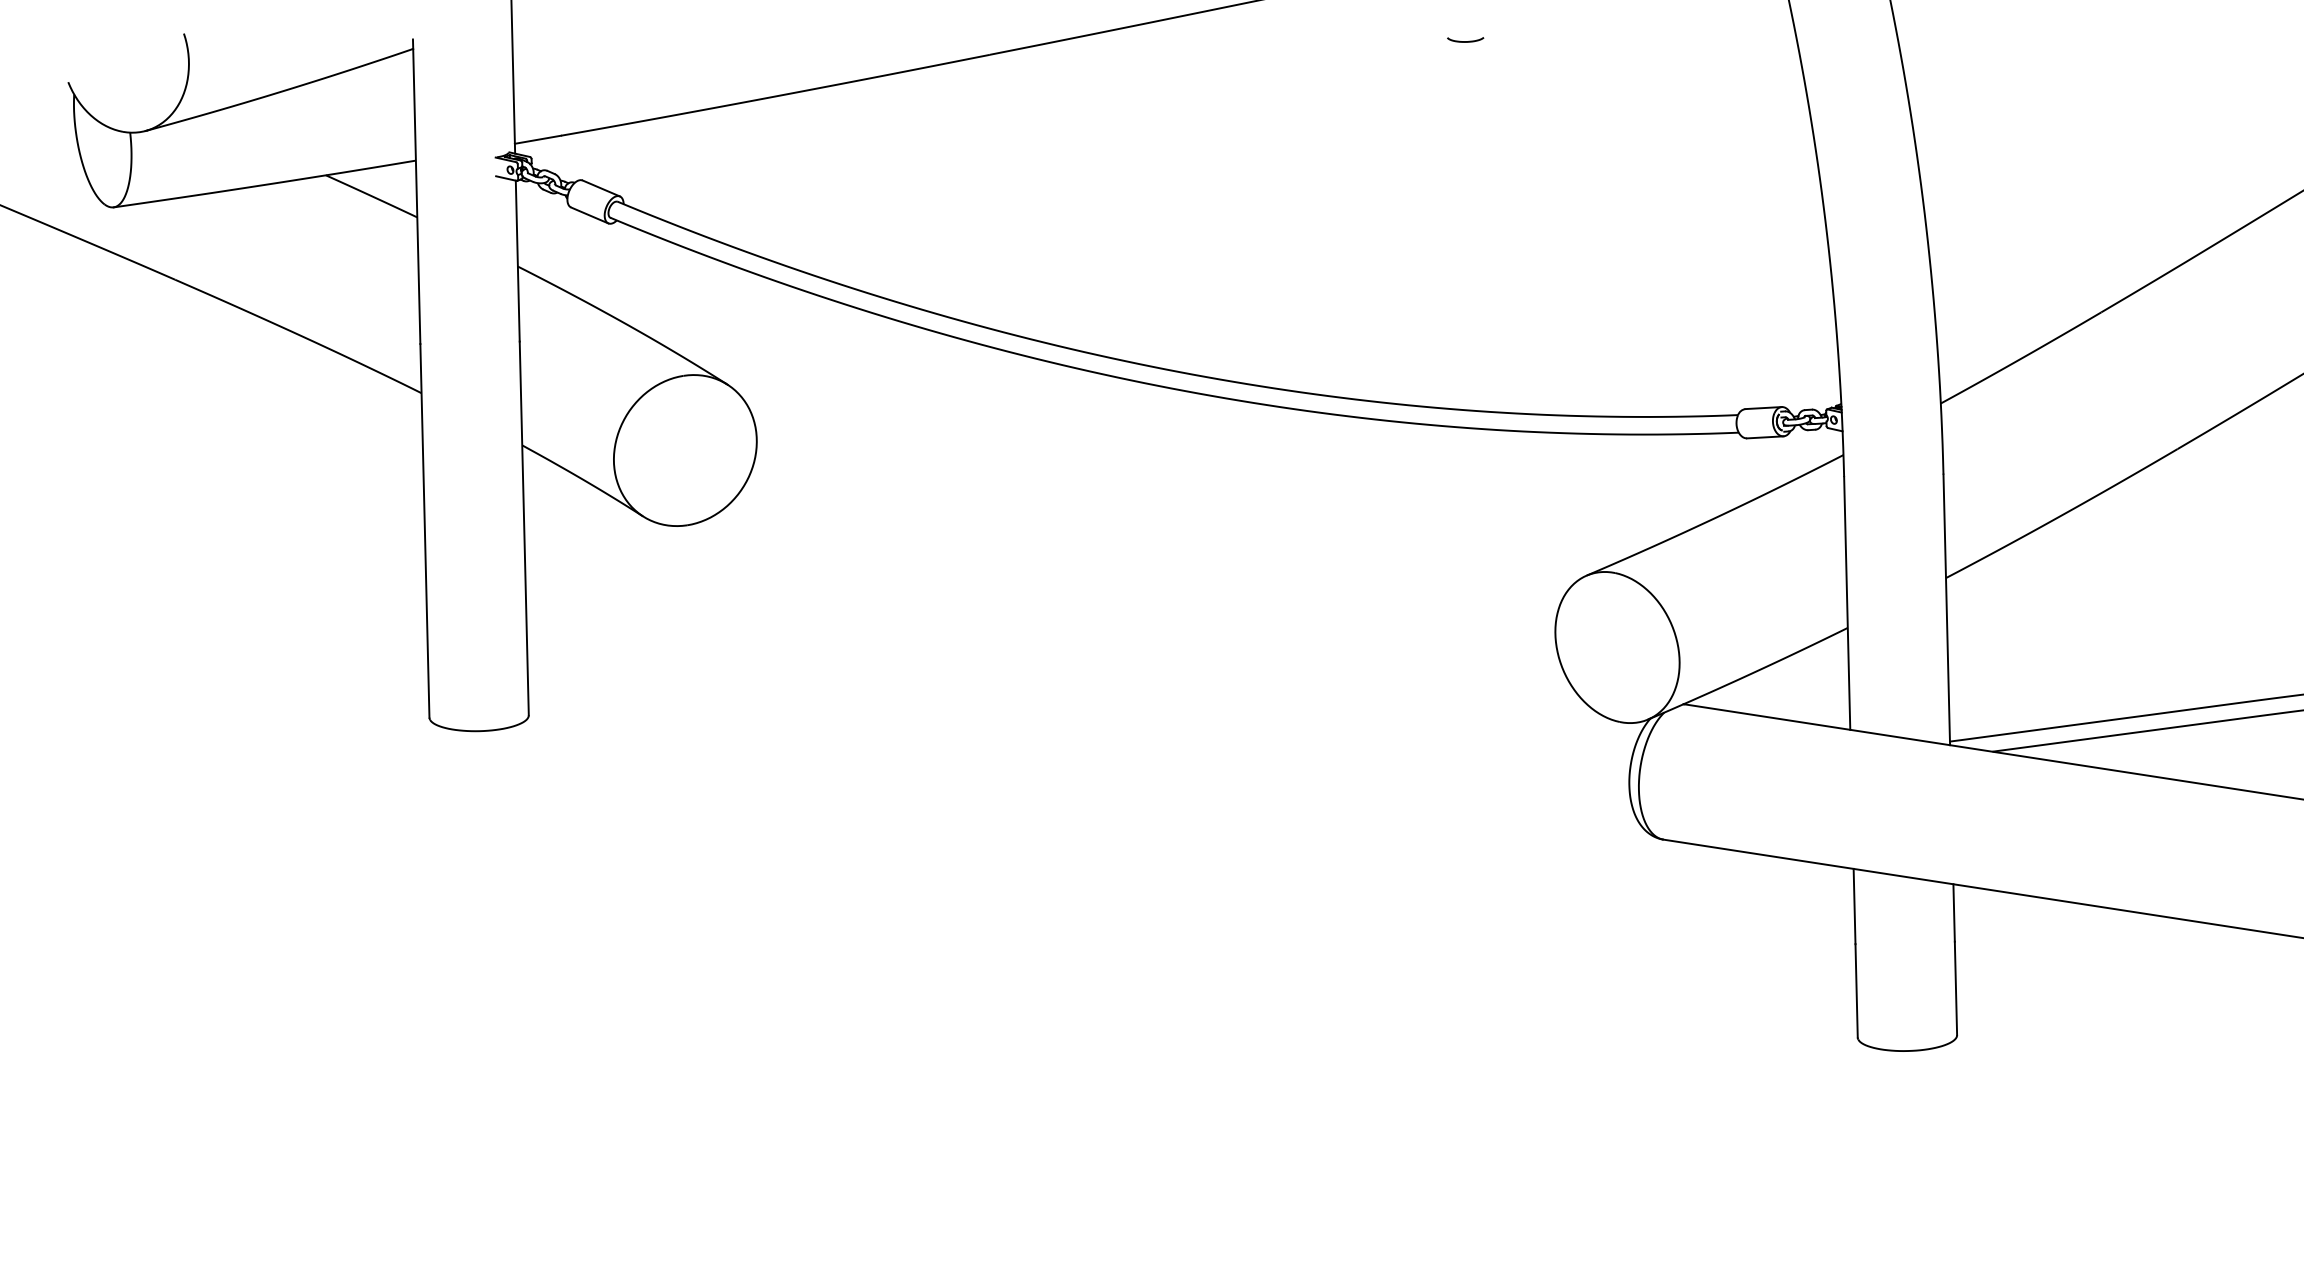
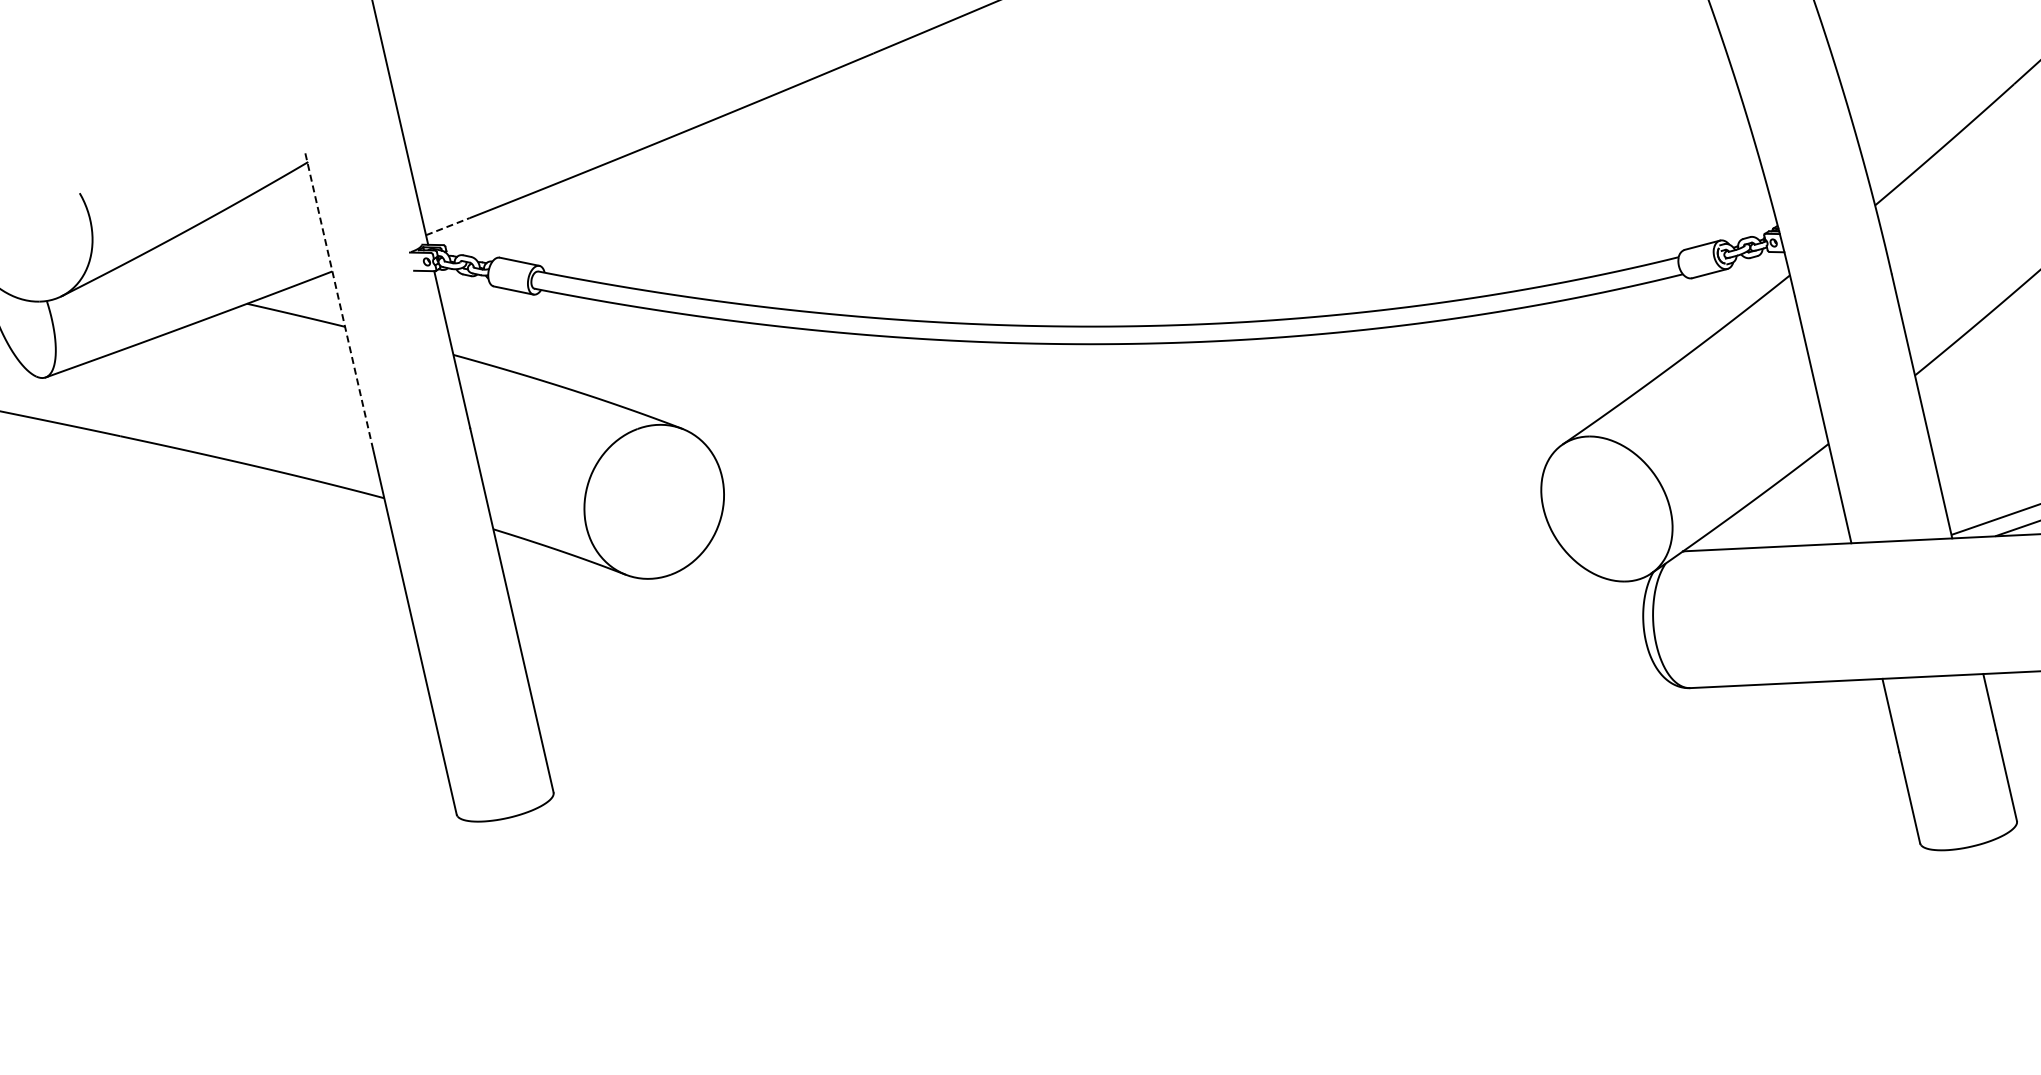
line: (538, 139) -> (448, 226), solid -> dashed
line: (416, 192) -> (339, 302), solid -> dashed

